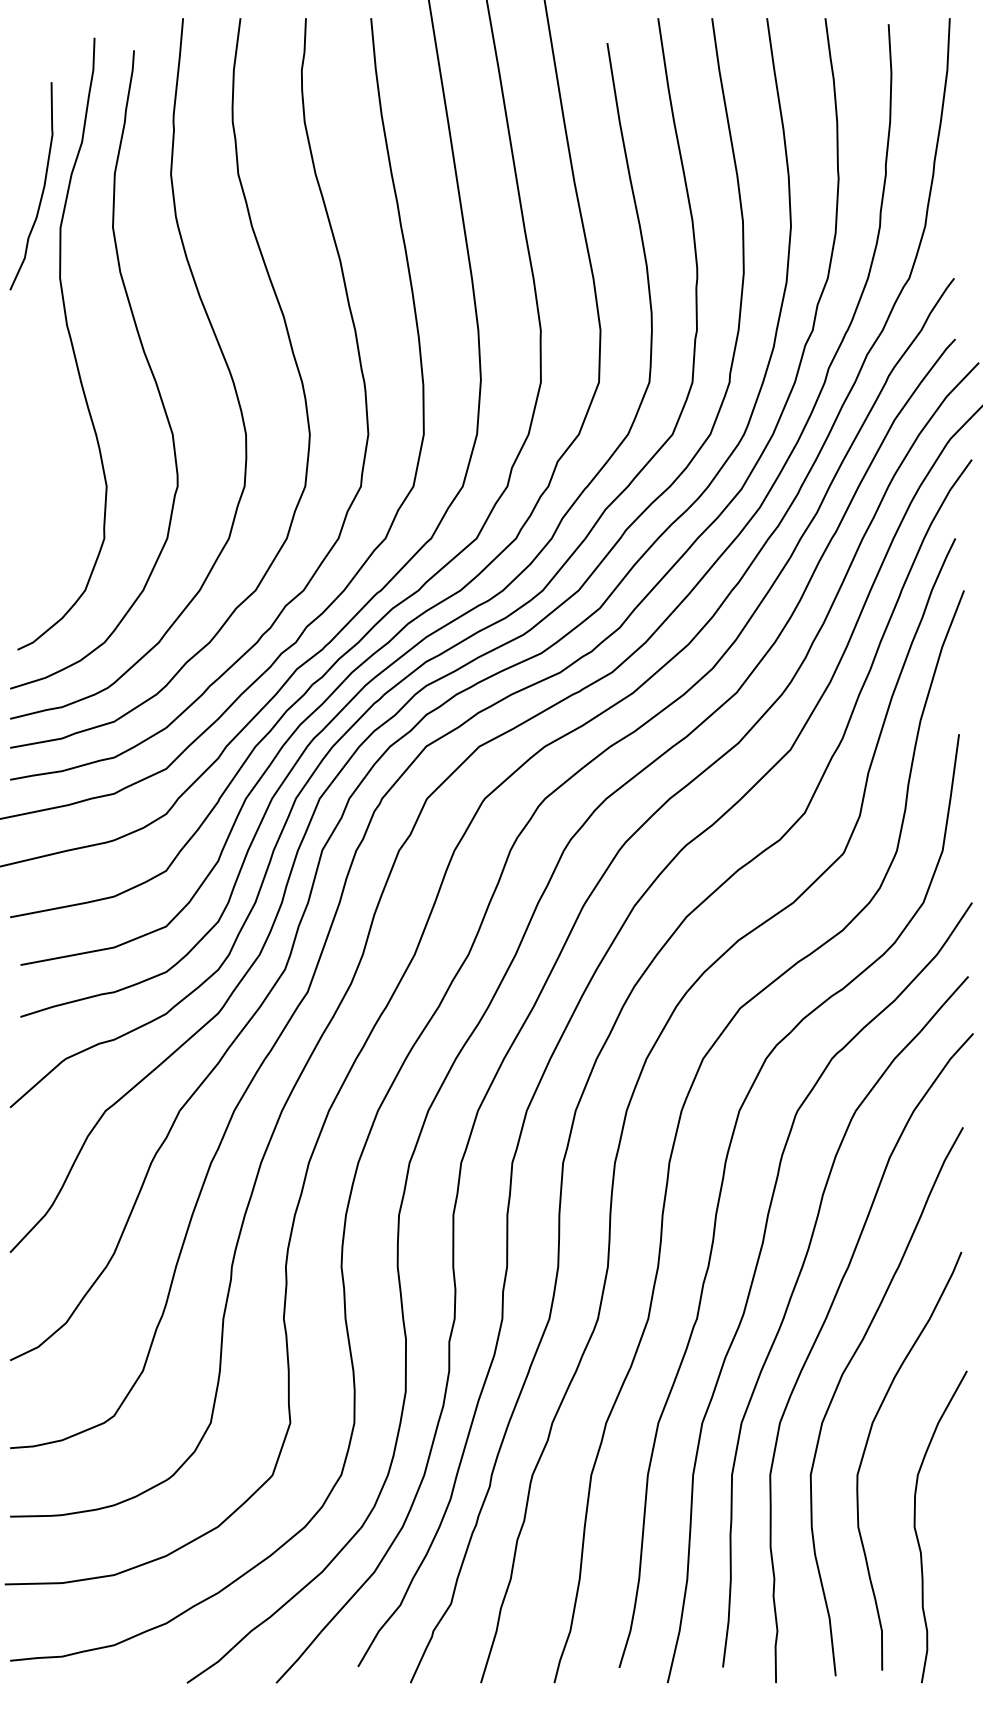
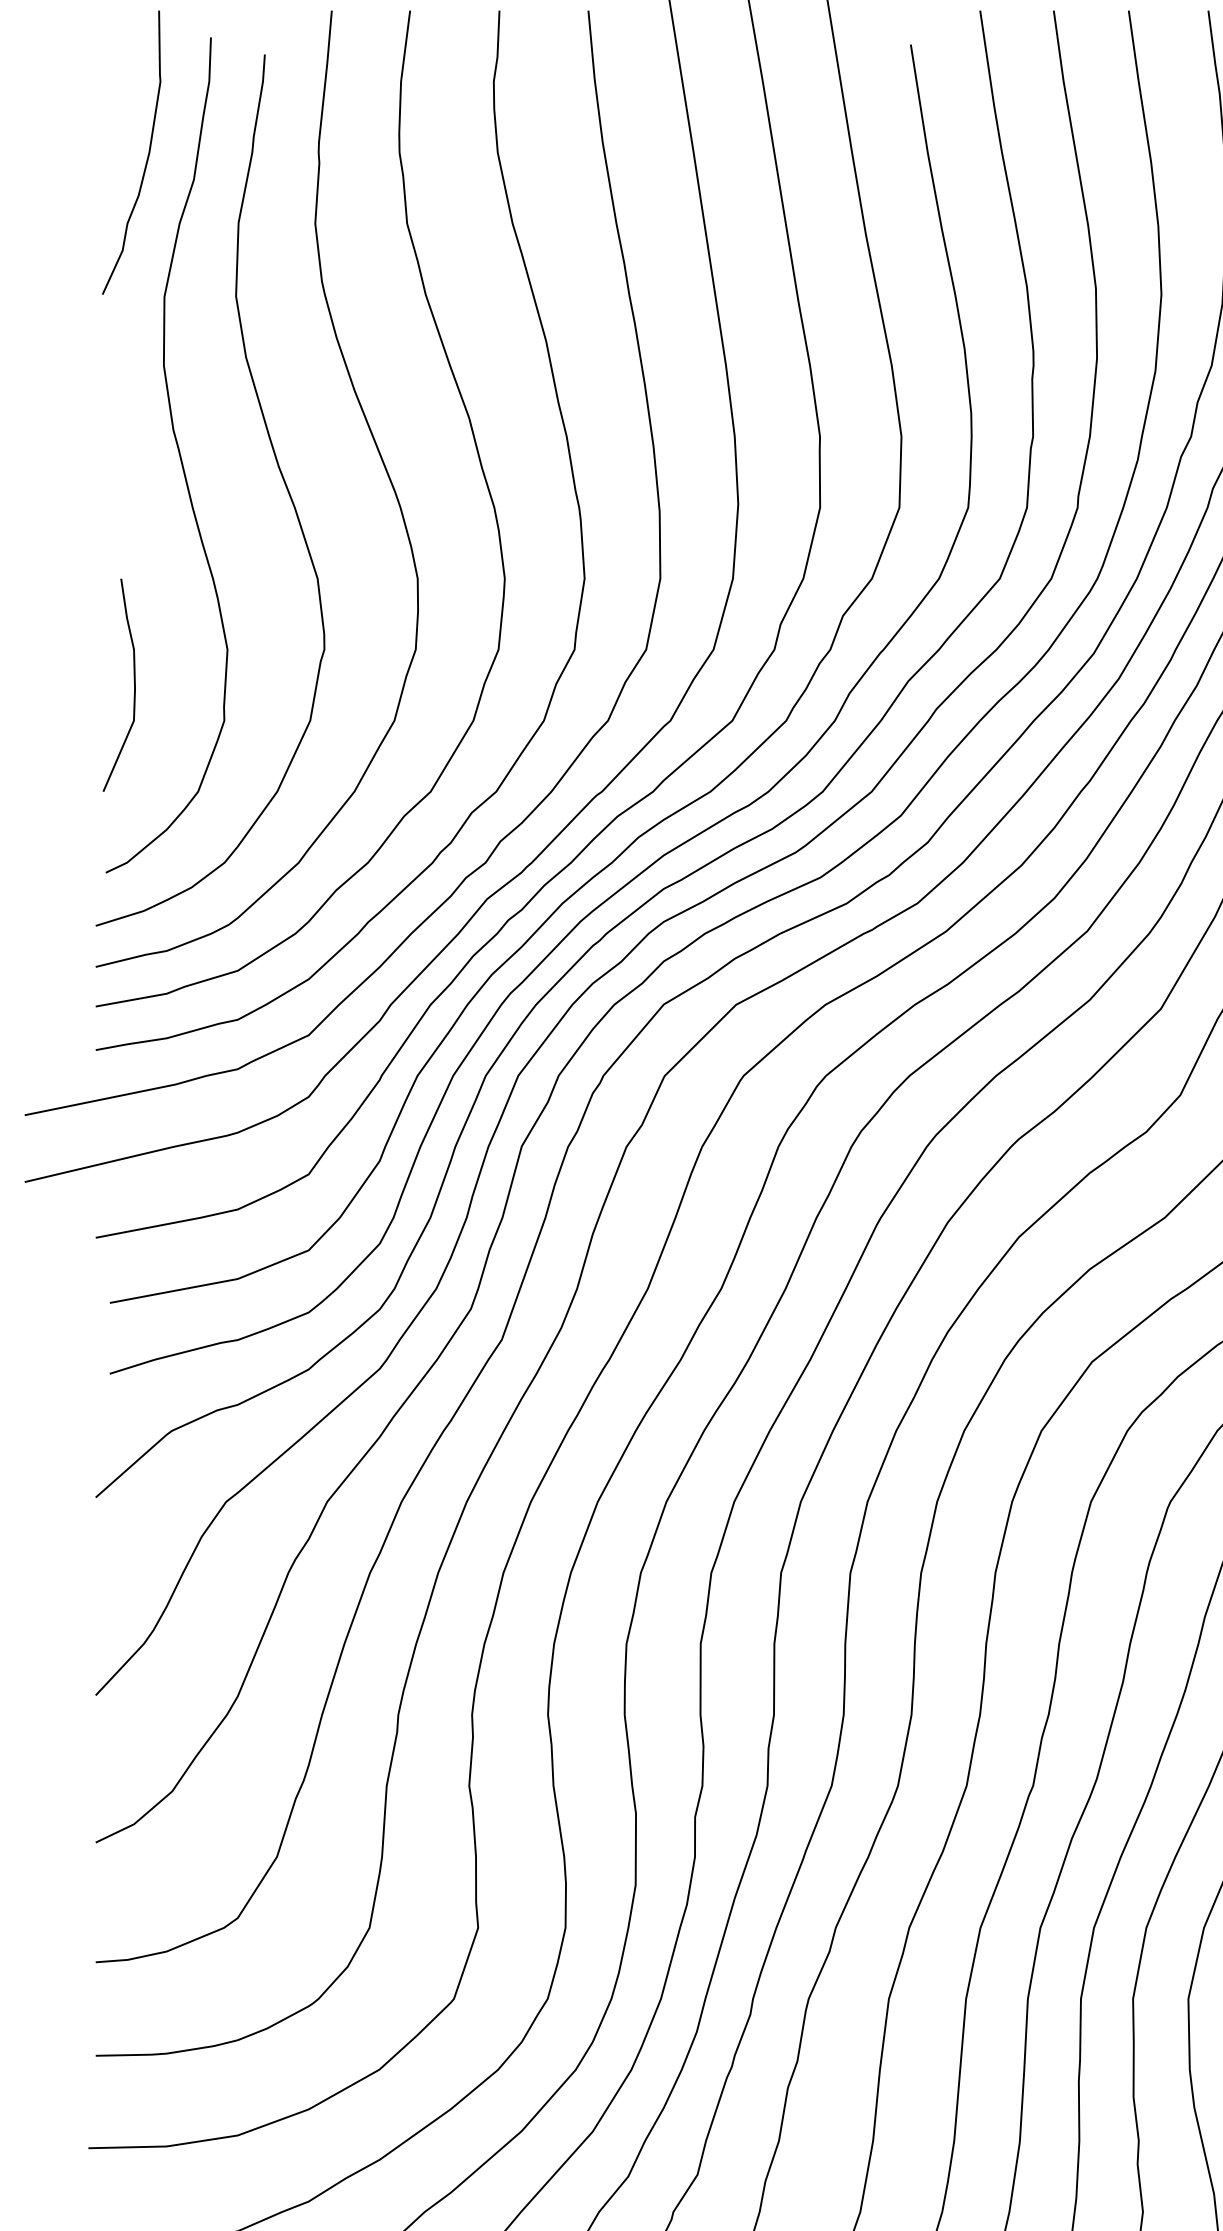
curve: (42, 189) -> (146, 157), moved
curve: (37, 510) -> (133, 682), added

